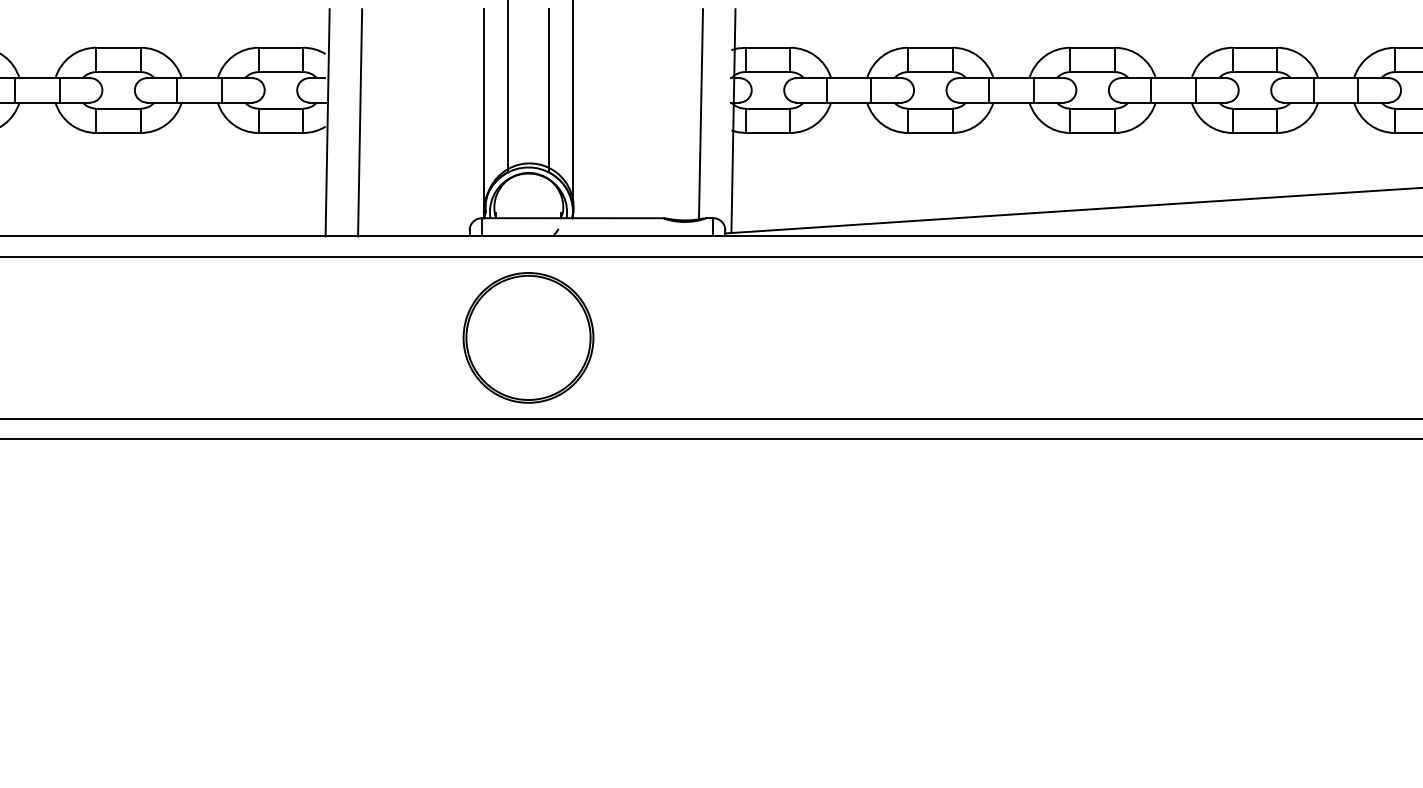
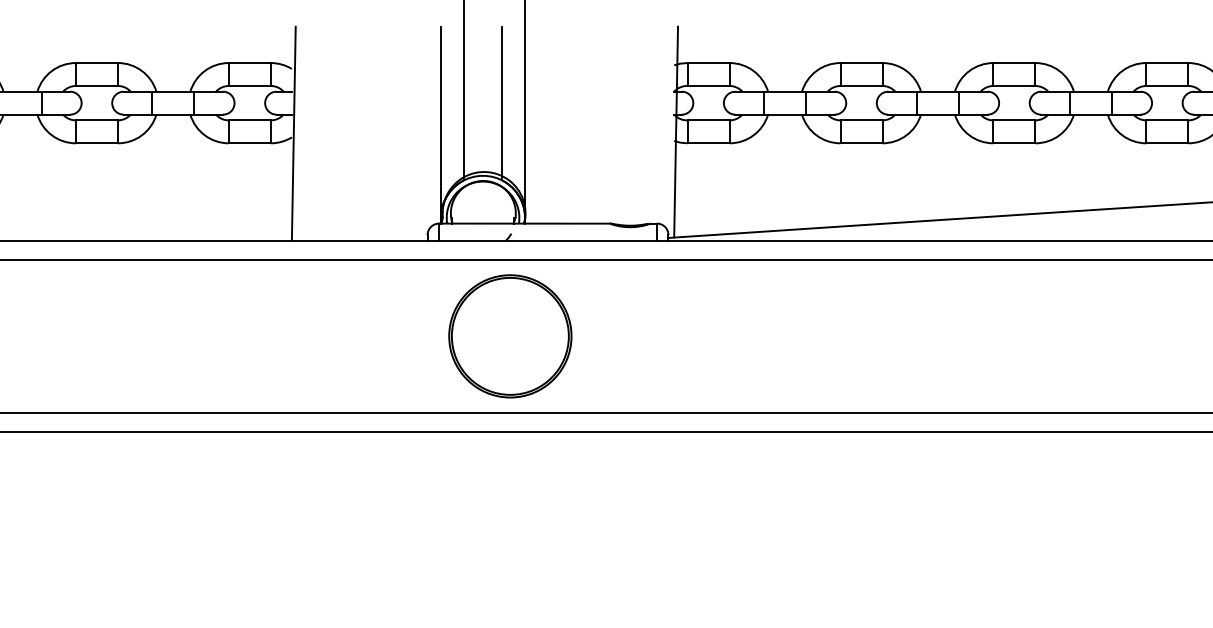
line: (700, 114) -> (645, 125), removed
line: (360, 122) -> (324, 133), removed
part: (528, 337) -> (510, 335), moved

